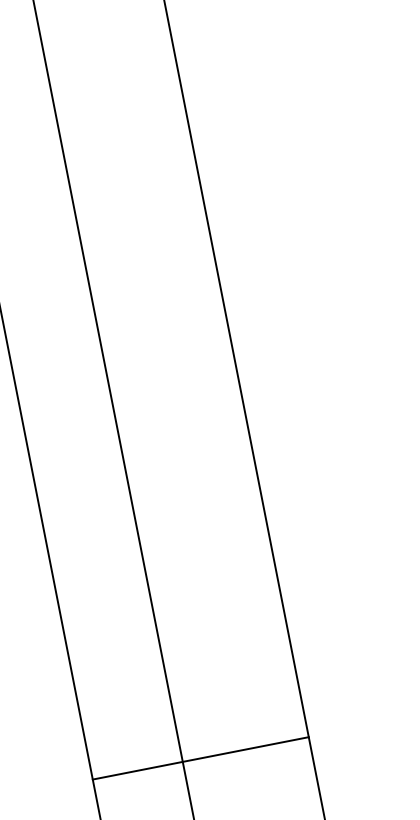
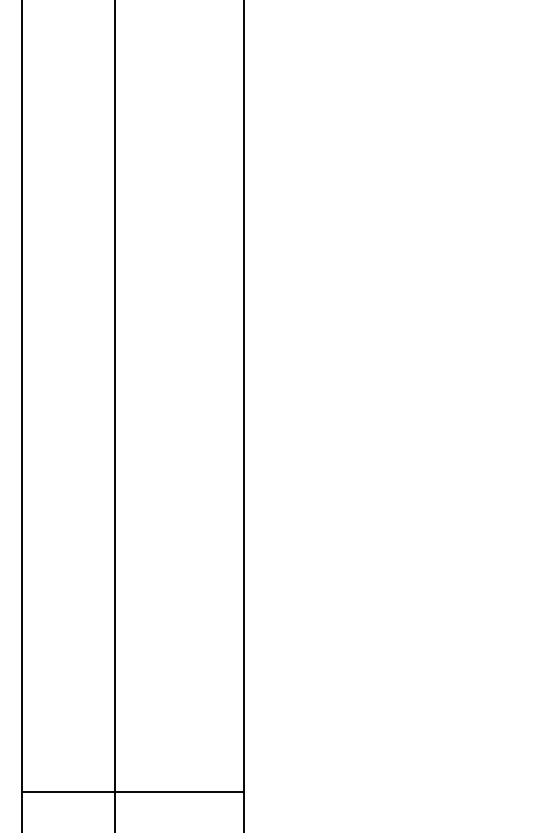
line: (200, 758) -> (133, 791), moved

